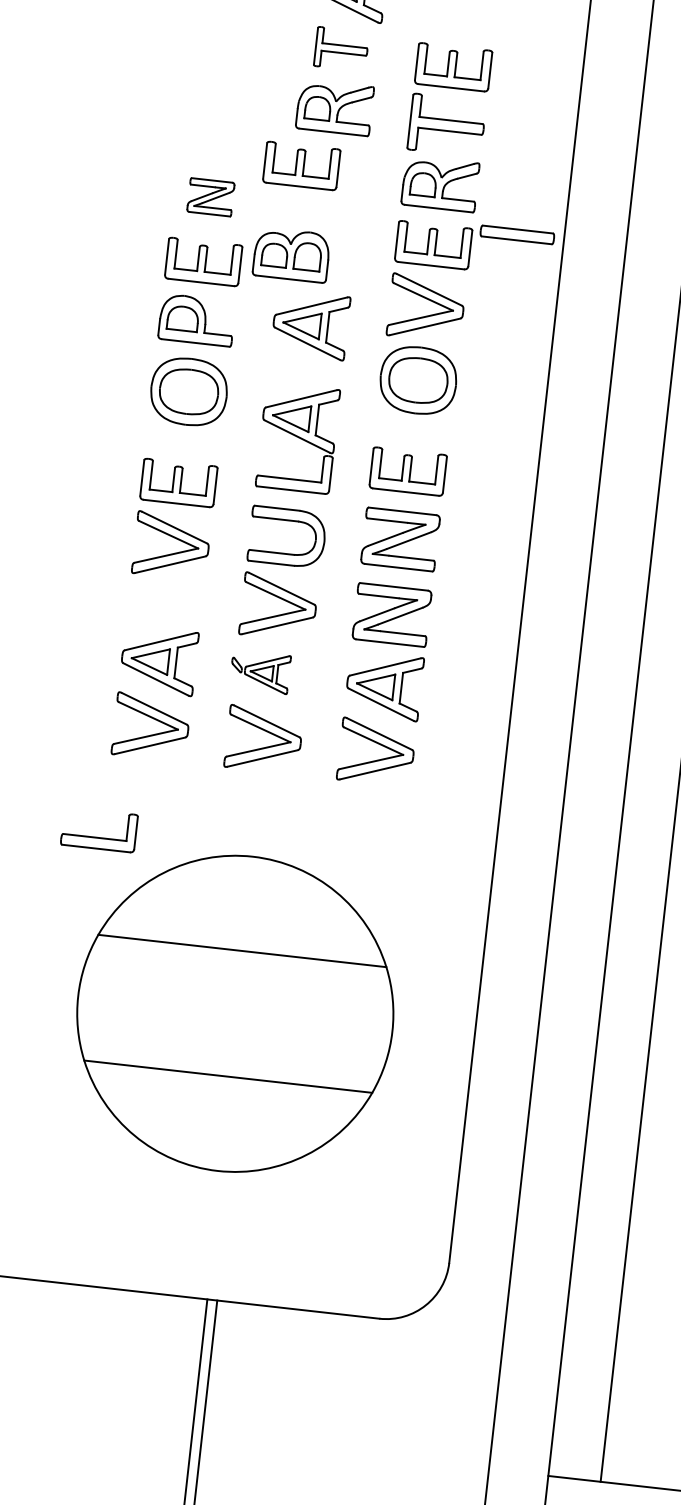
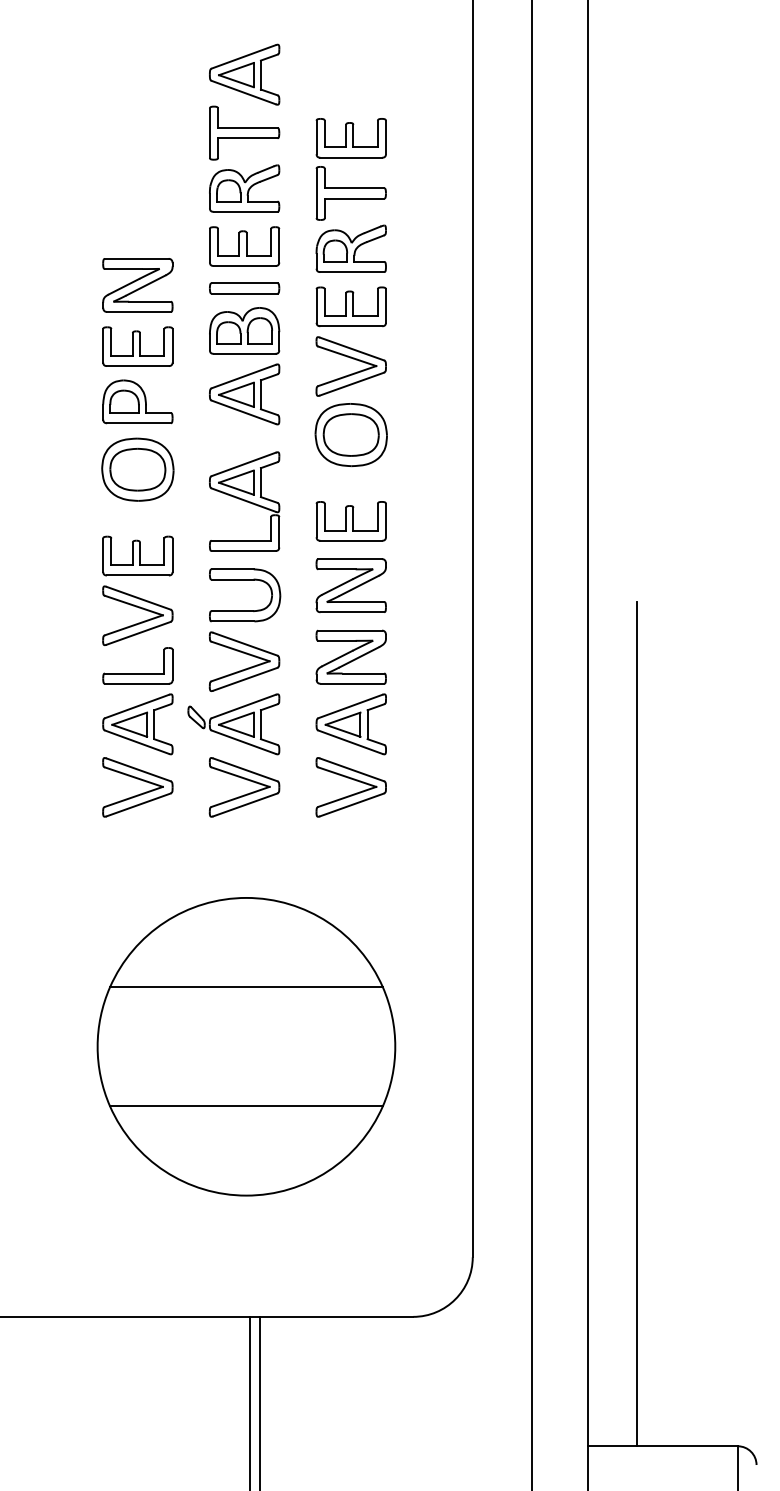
part: (341, 48) -> (244, 132), size x1.43
part: (301, 165) -> (244, 246), moved
part: (210, 197) -> (137, 285), size x1.67
part: (517, 234) -> (244, 288), moved
part: (291, 254) -> (244, 330), moved
part: (259, 672) -> (233, 724), size x1.67
part: (97, 837) -> (137, 673), moved

